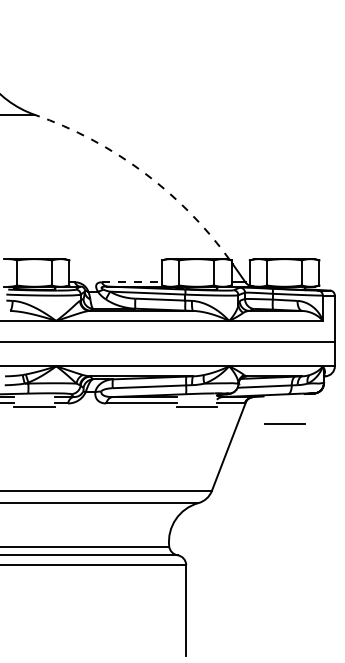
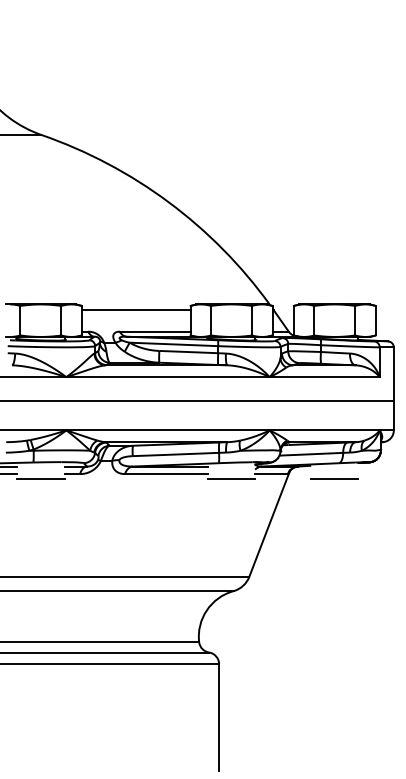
arc: (143, 172) -> (168, 202), dashed -> solid
line: (115, 264) -> (135, 310), added
line: (132, 282) -> (155, 331), dashed -> solid
line: (284, 423) -> (334, 478), moved

